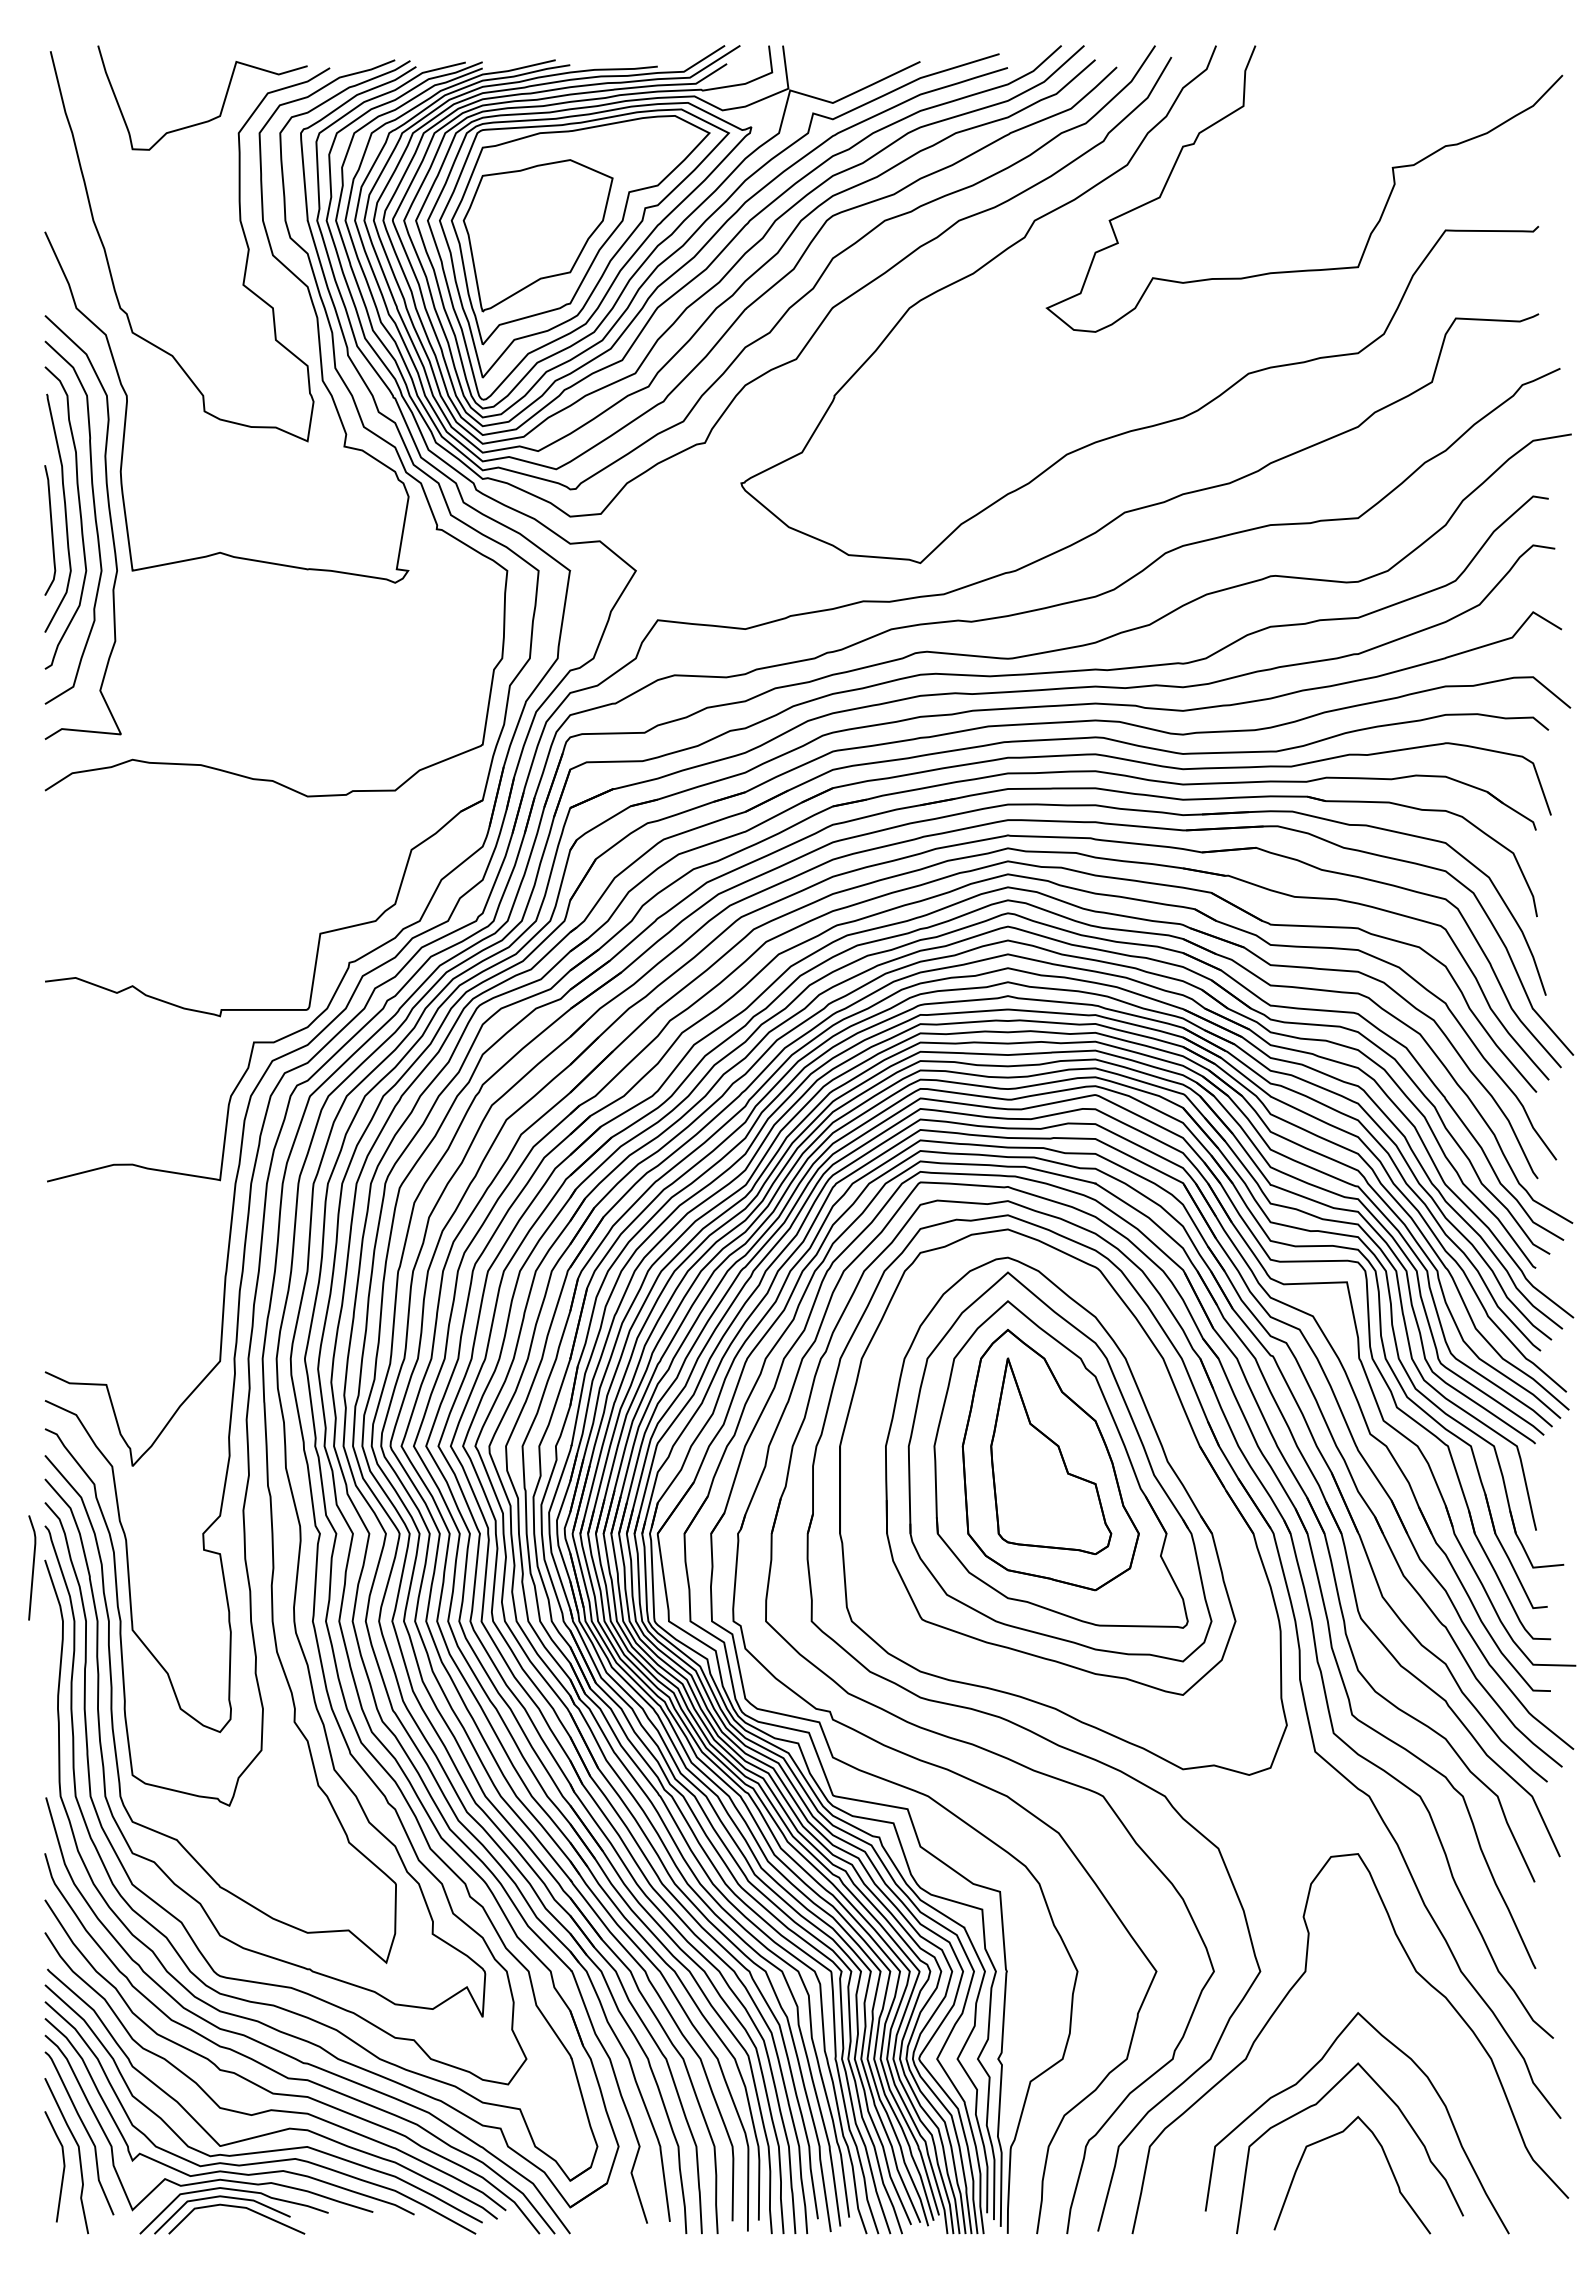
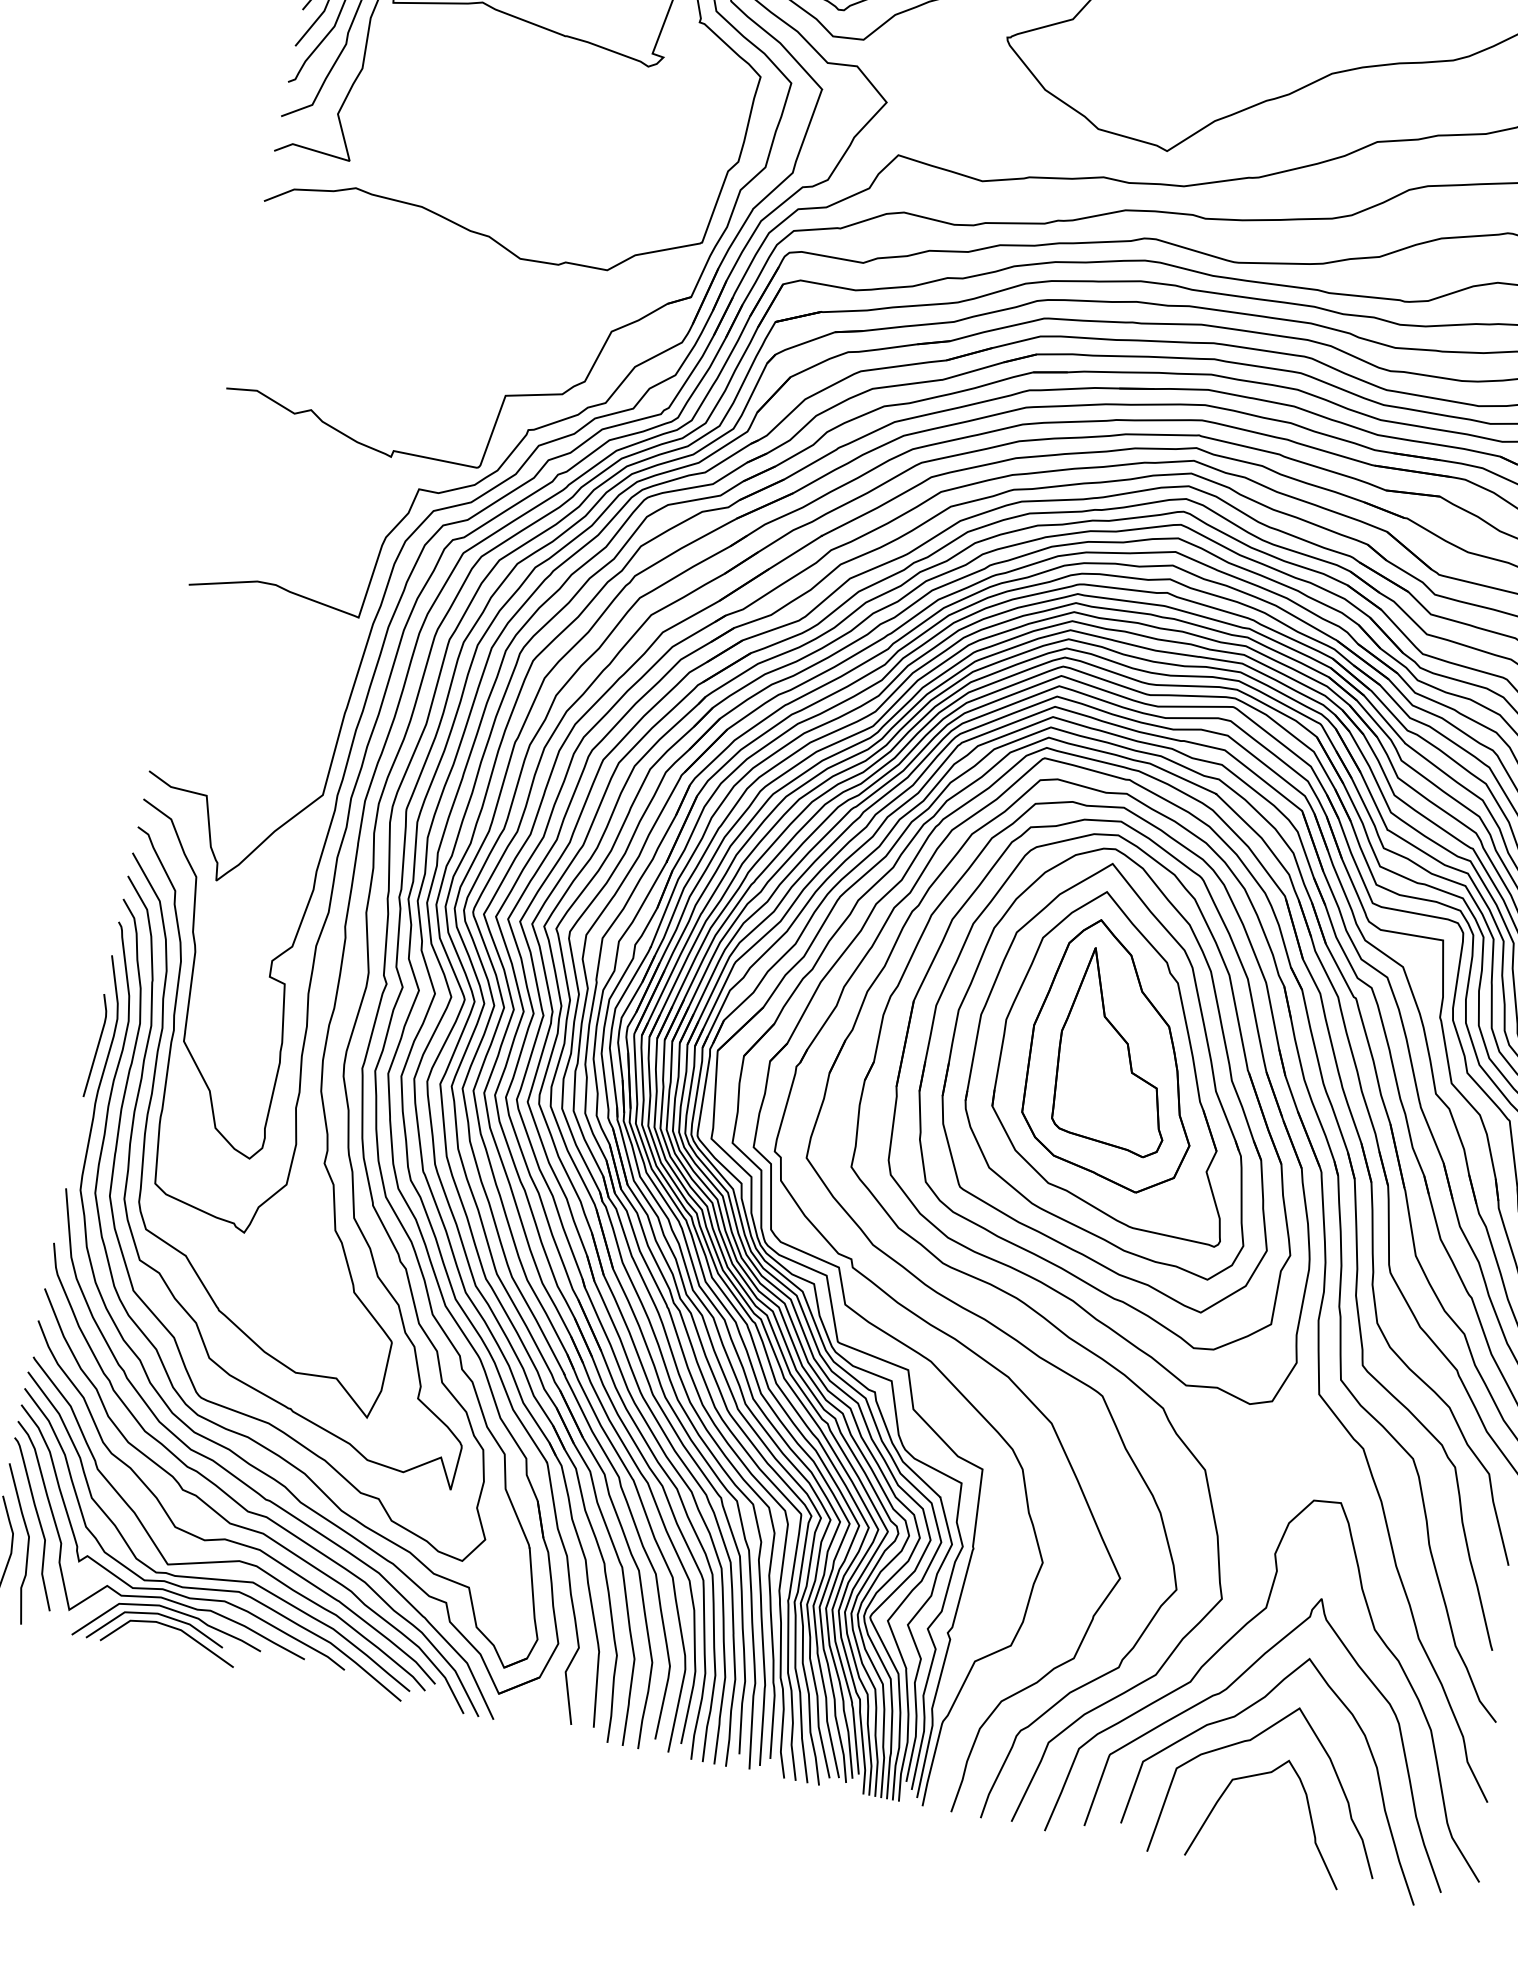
part: (1061, 1487) -> (1122, 1085), added
line: (32, 1567) -> (97, 1045), moved
curve: (1294, 2044) -> (1241, 1677), added

